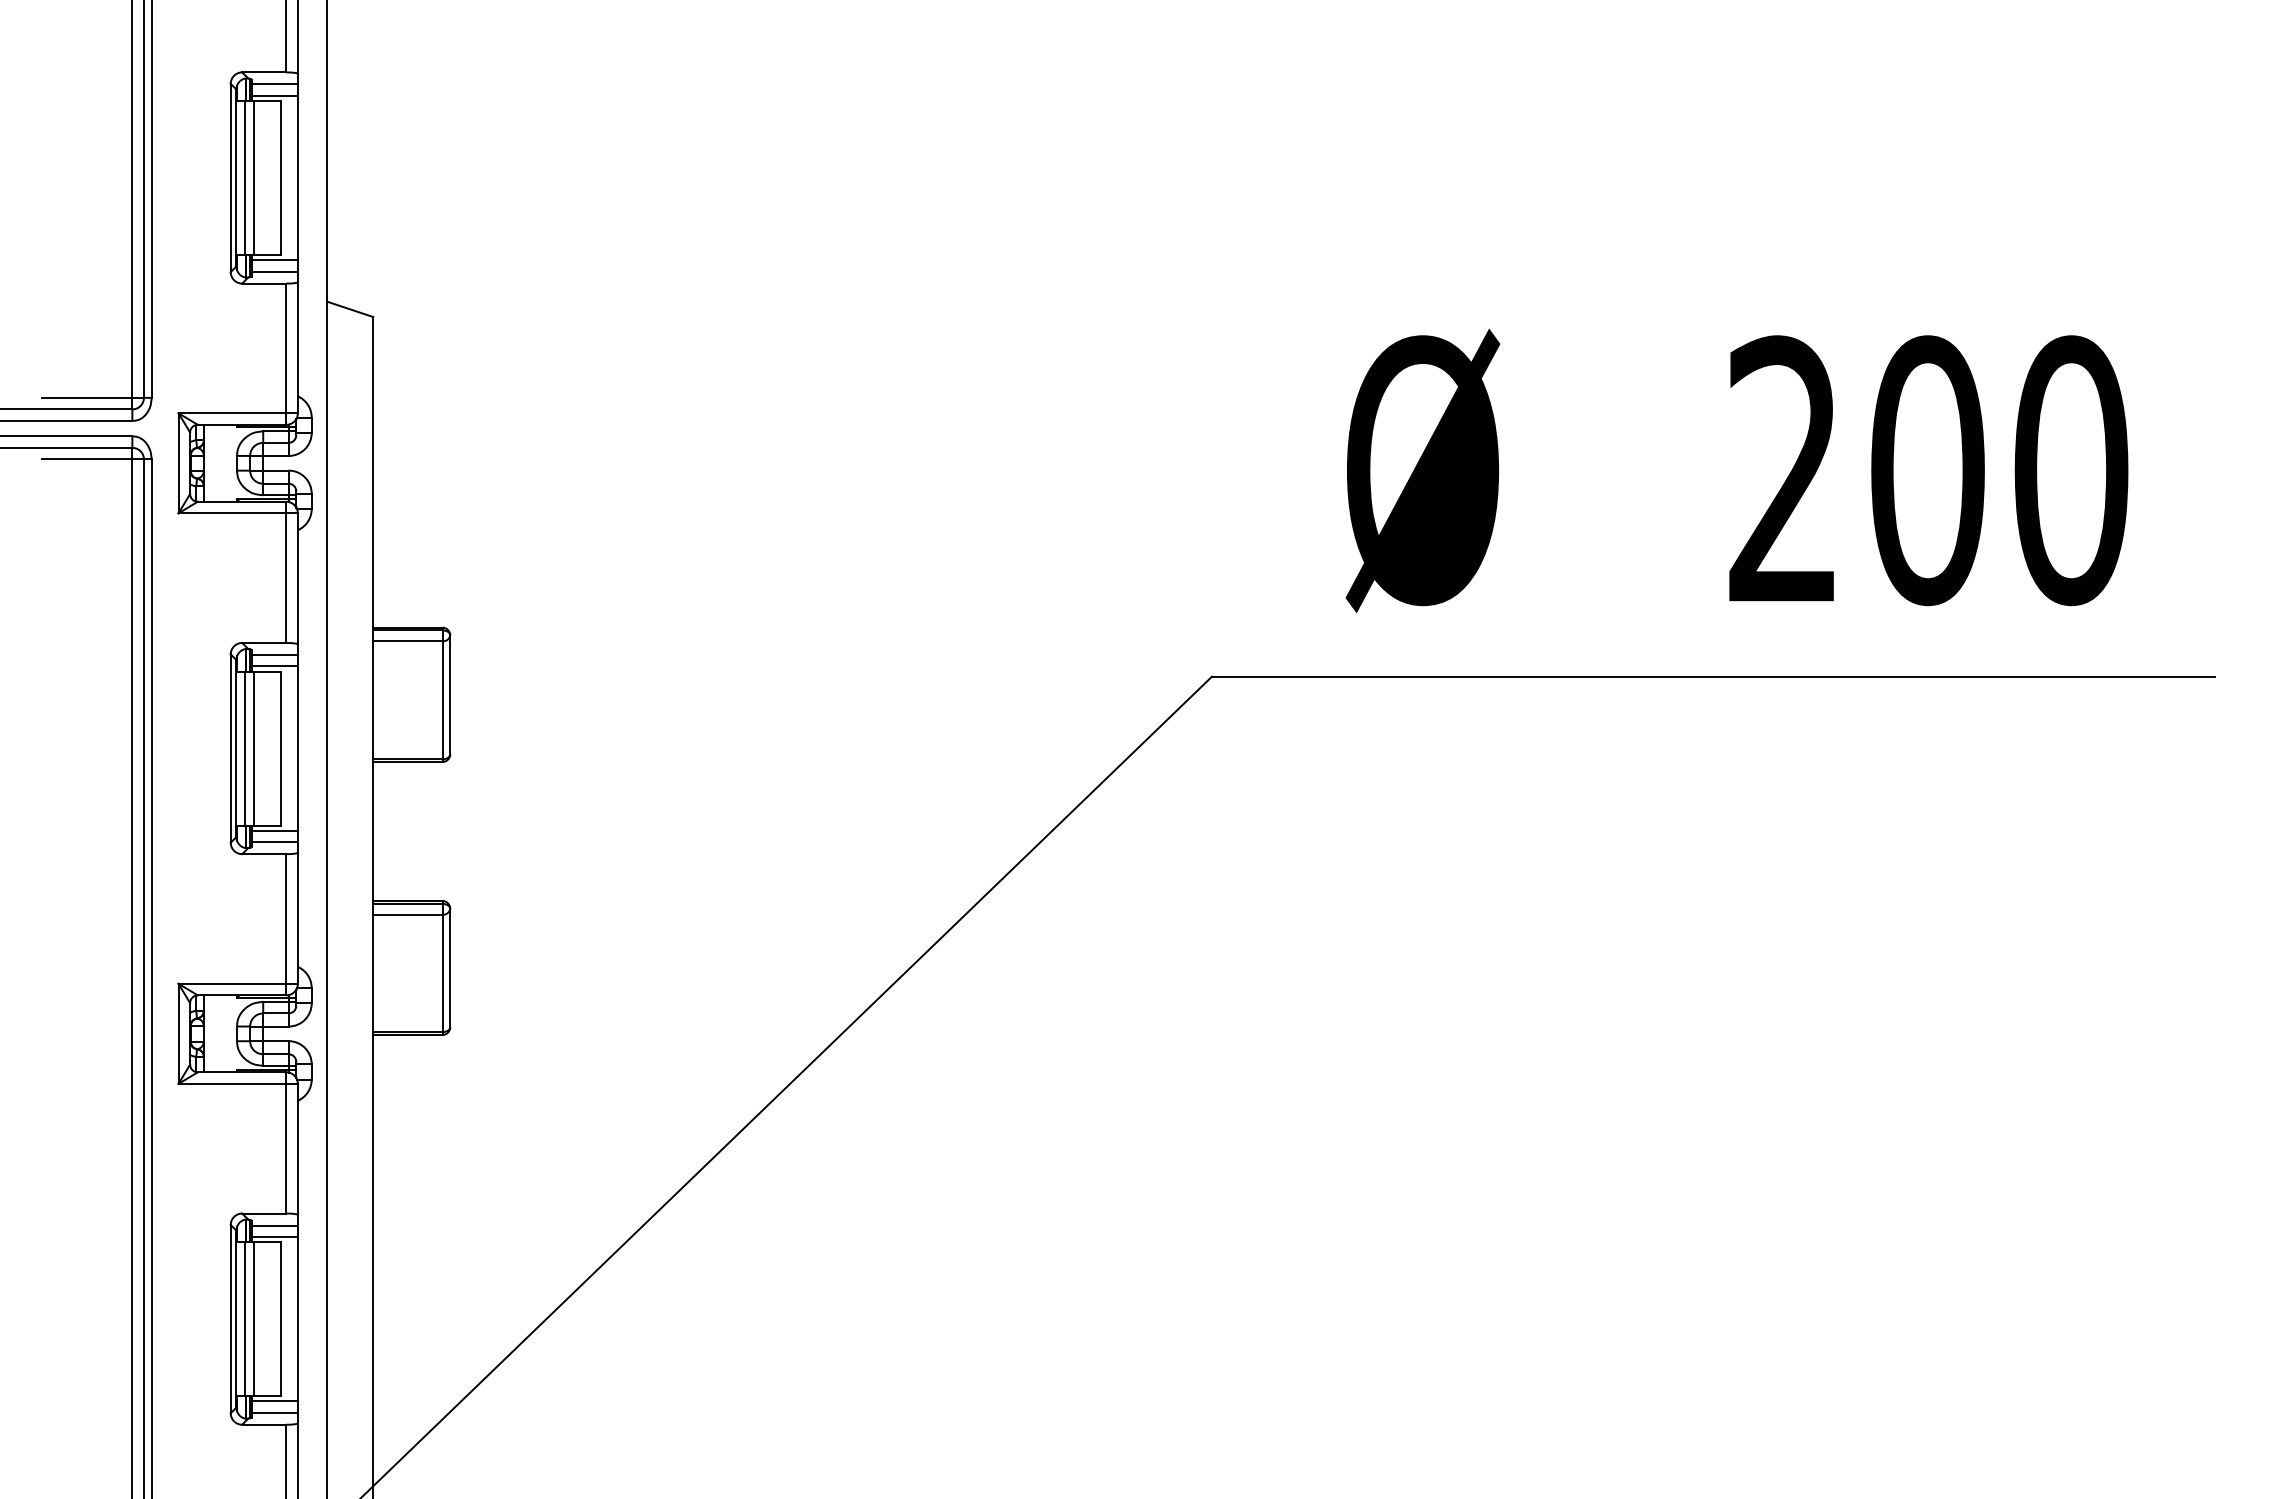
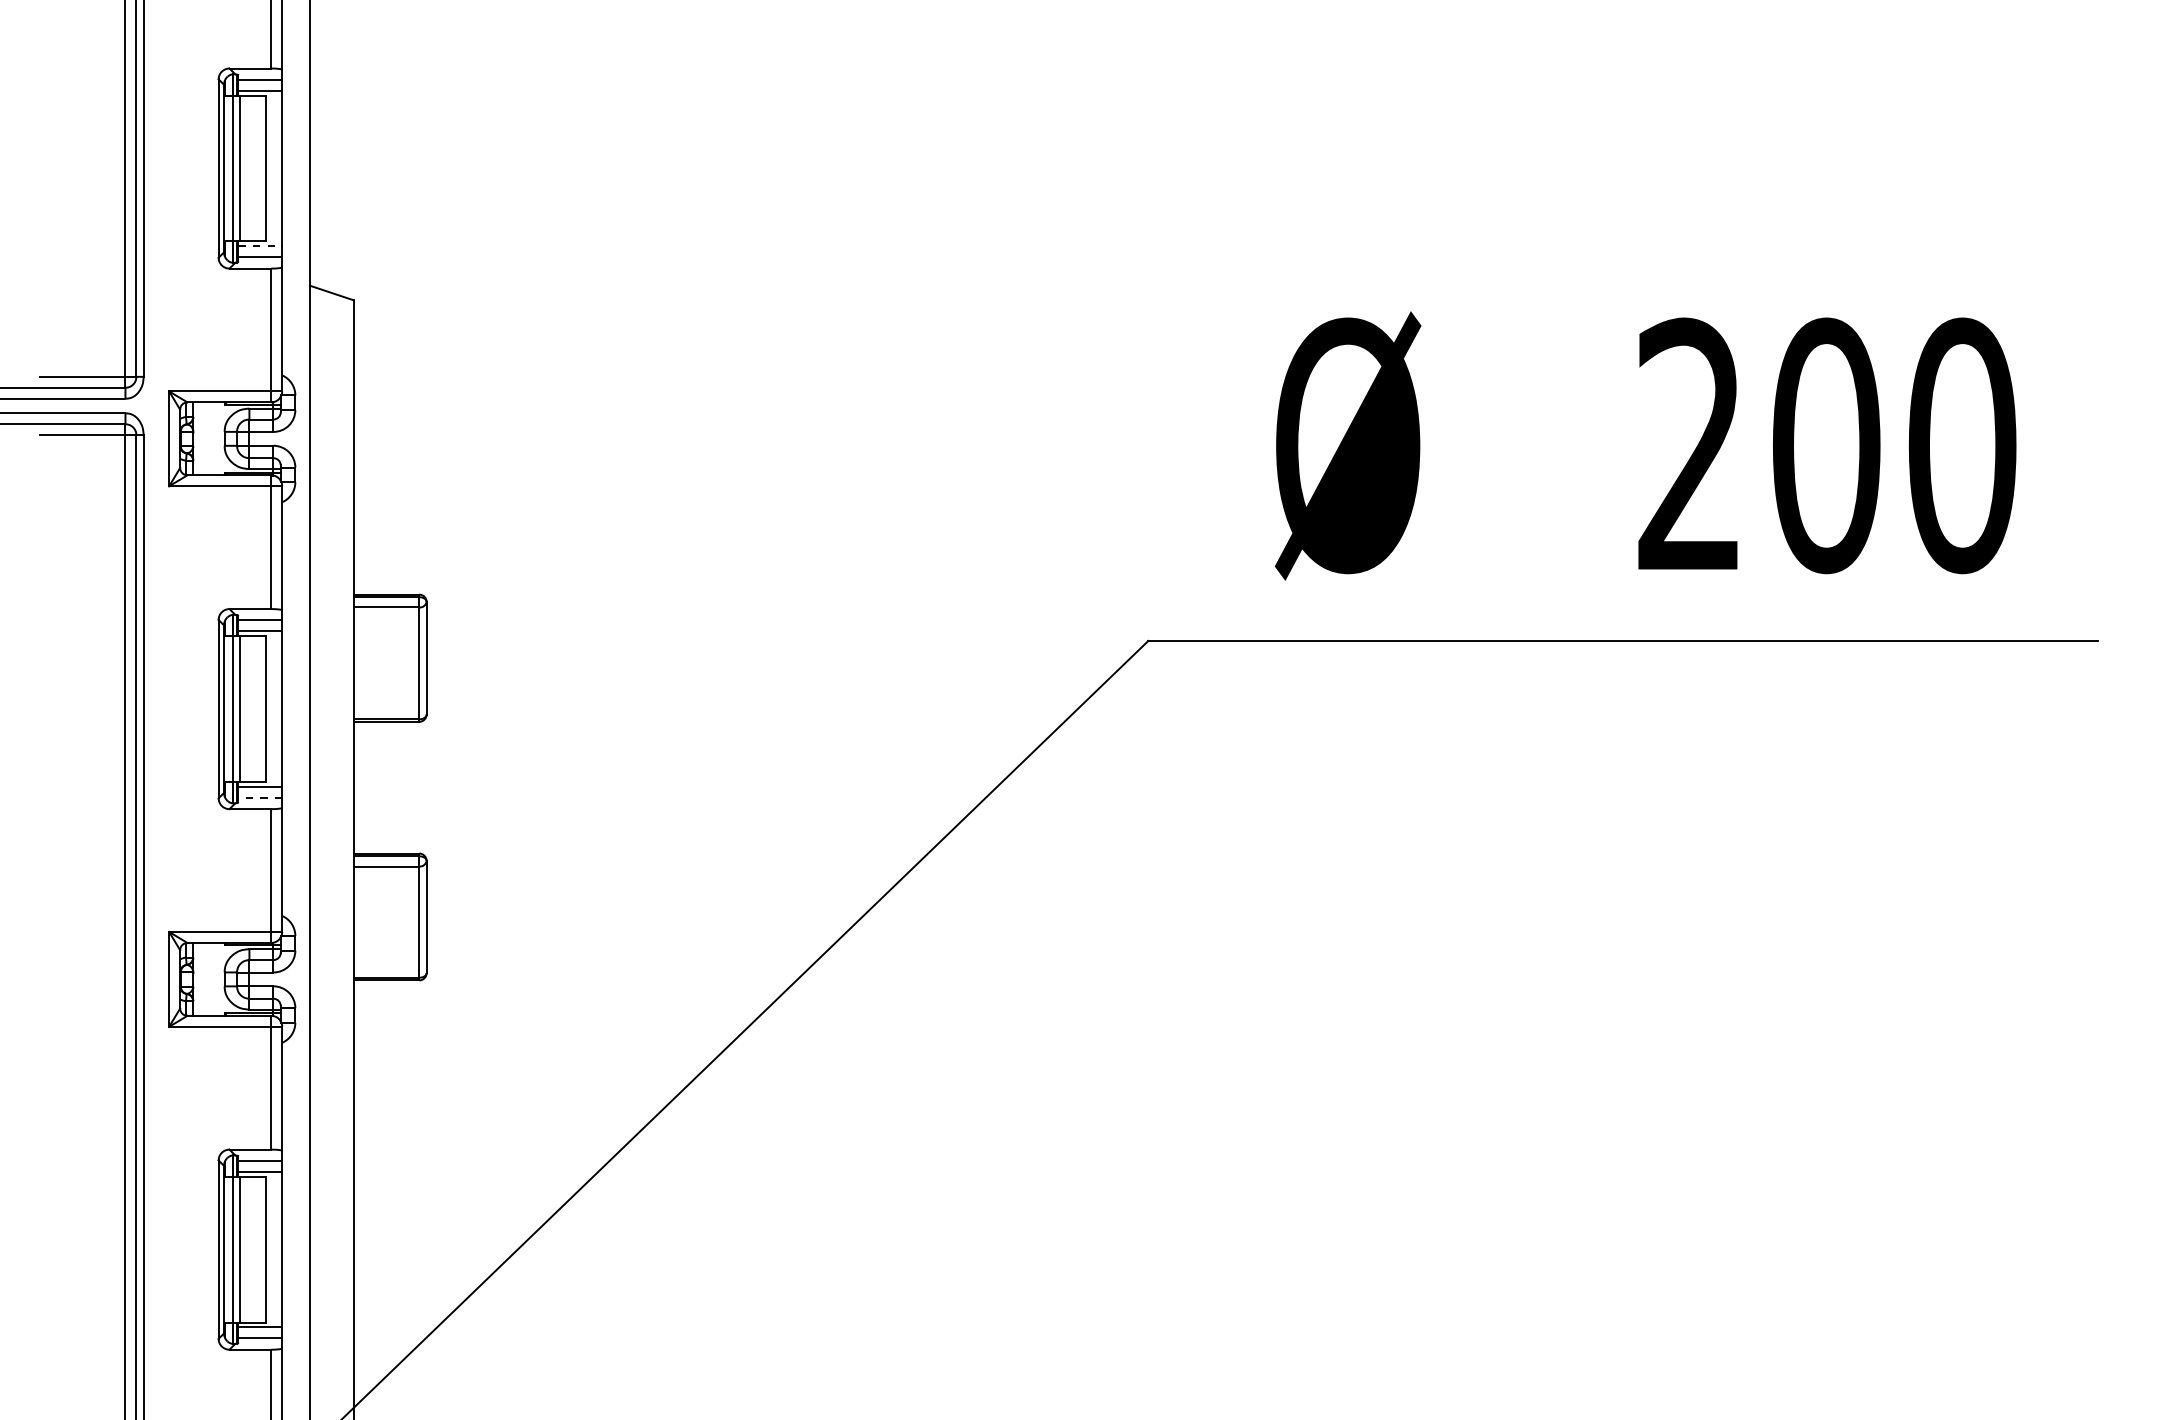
line: (275, 260) -> (261, 246), solid -> dashed
line: (274, 842) -> (260, 798), solid -> dashed

